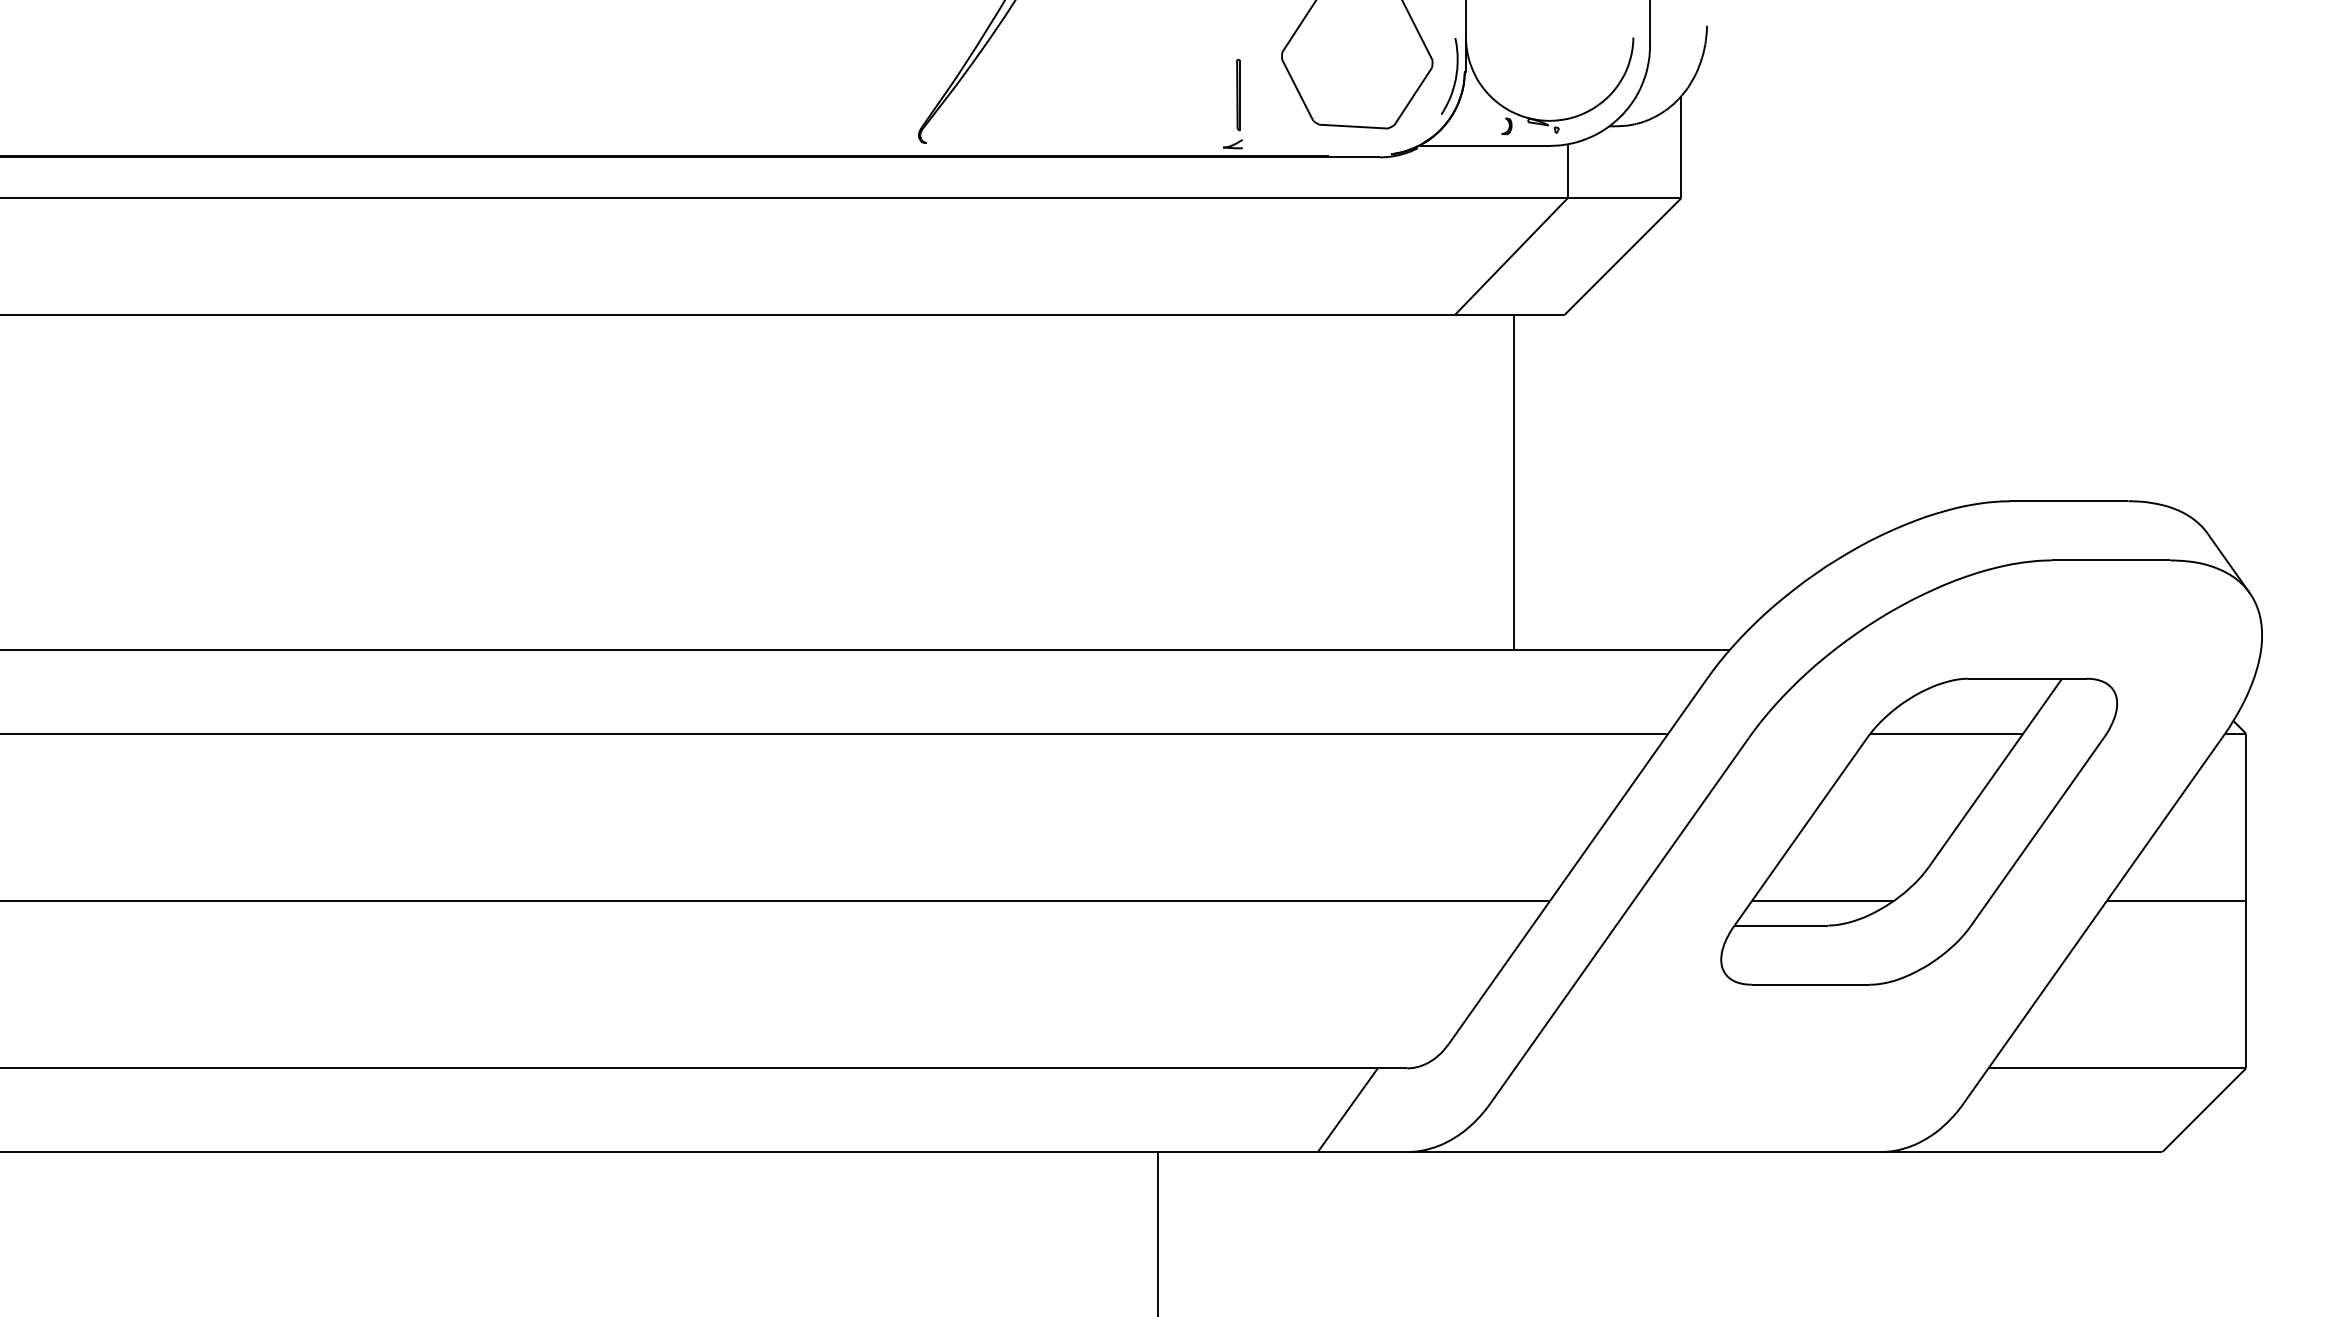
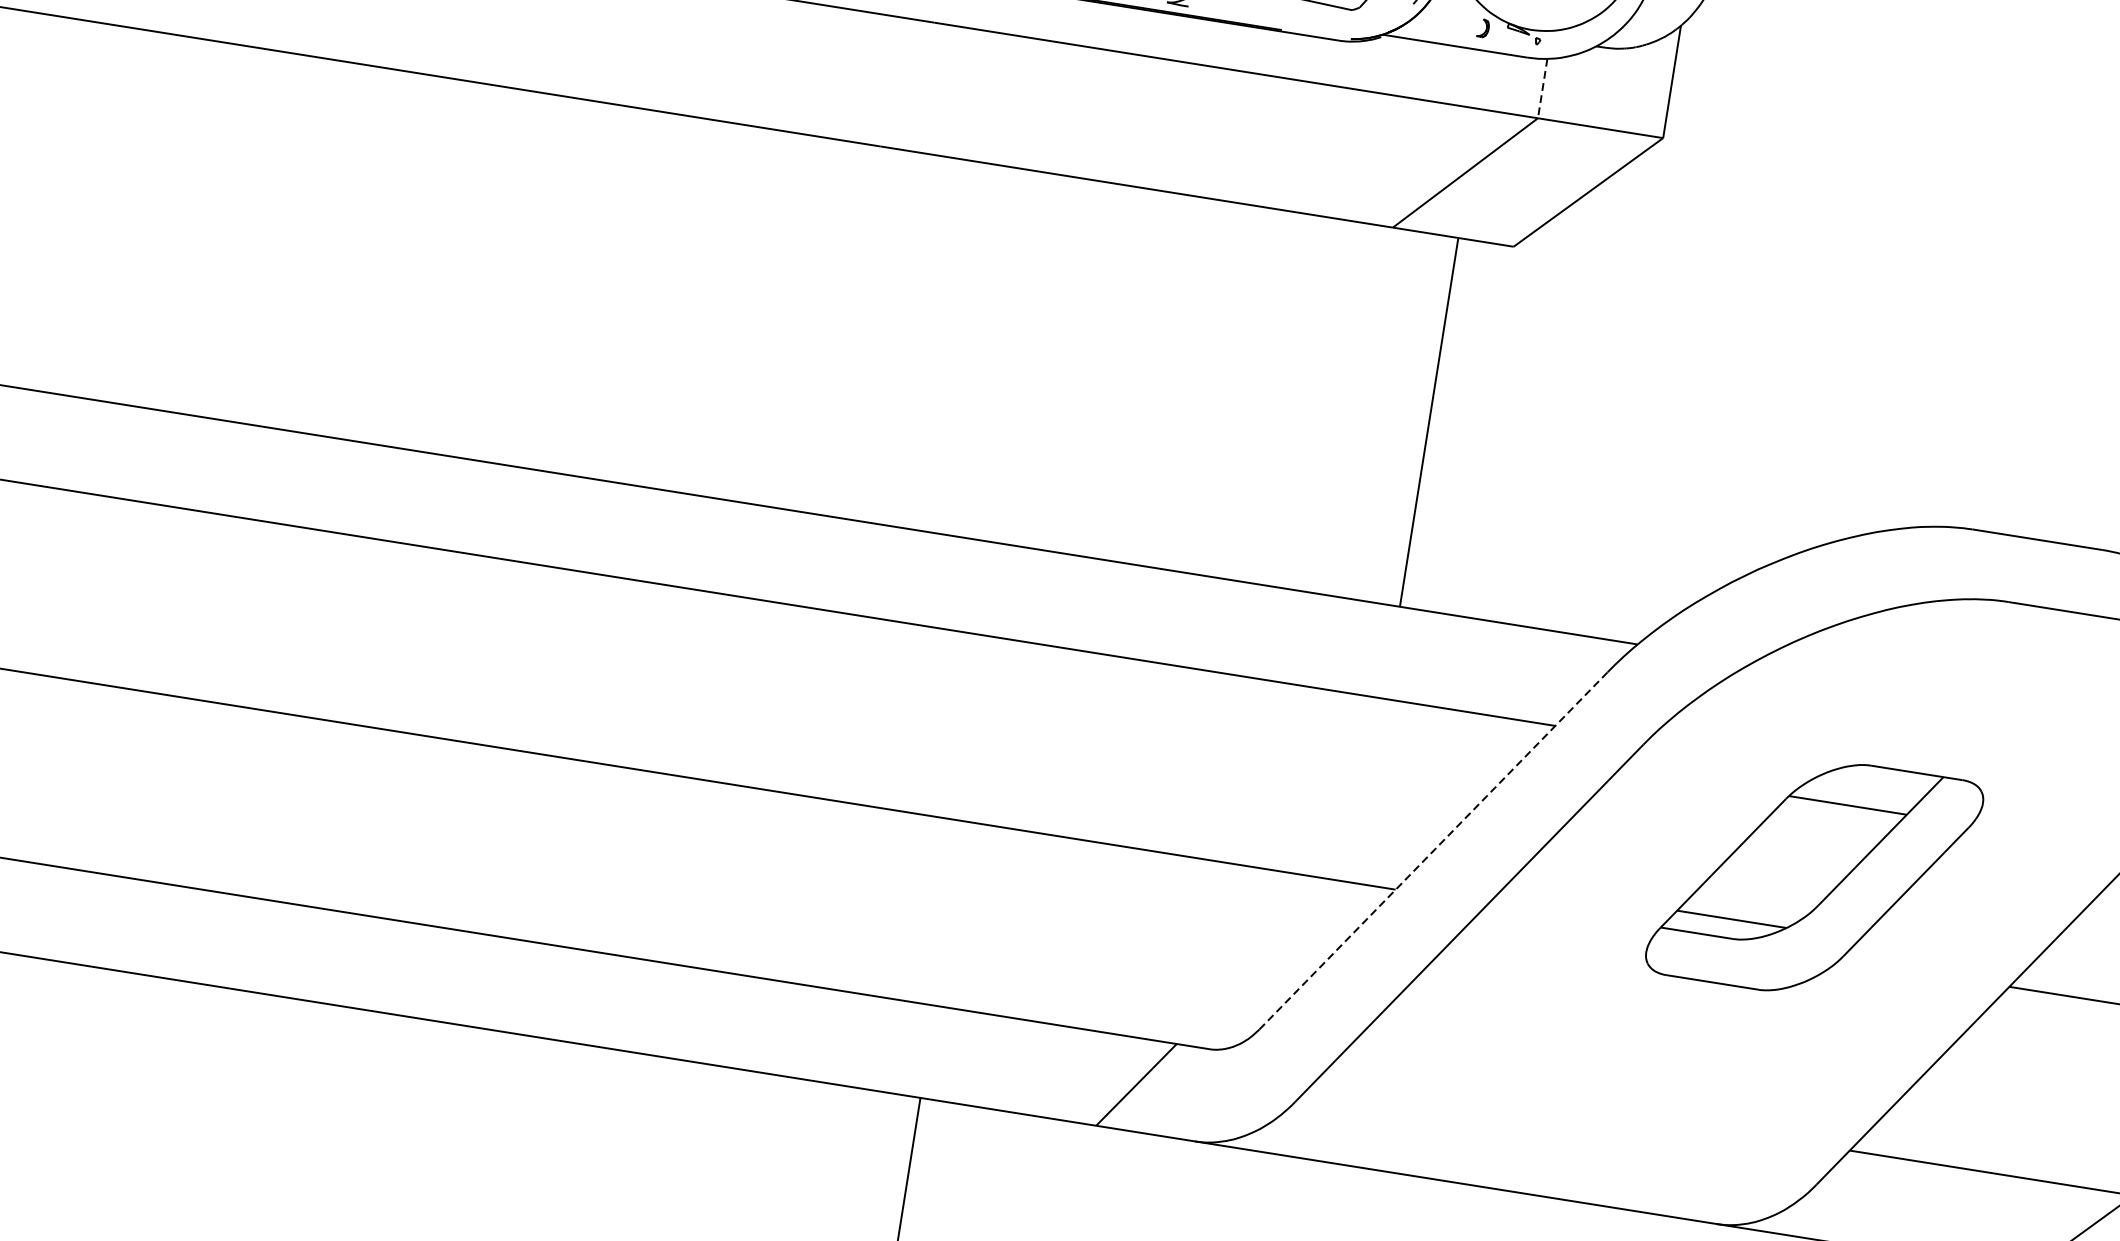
line: (1567, 171) -> (1542, 88), solid -> dashed
part: (1918, 831) -> (1813, 877), size x0.7
line: (1578, 861) -> (1434, 851), solid -> dashed

